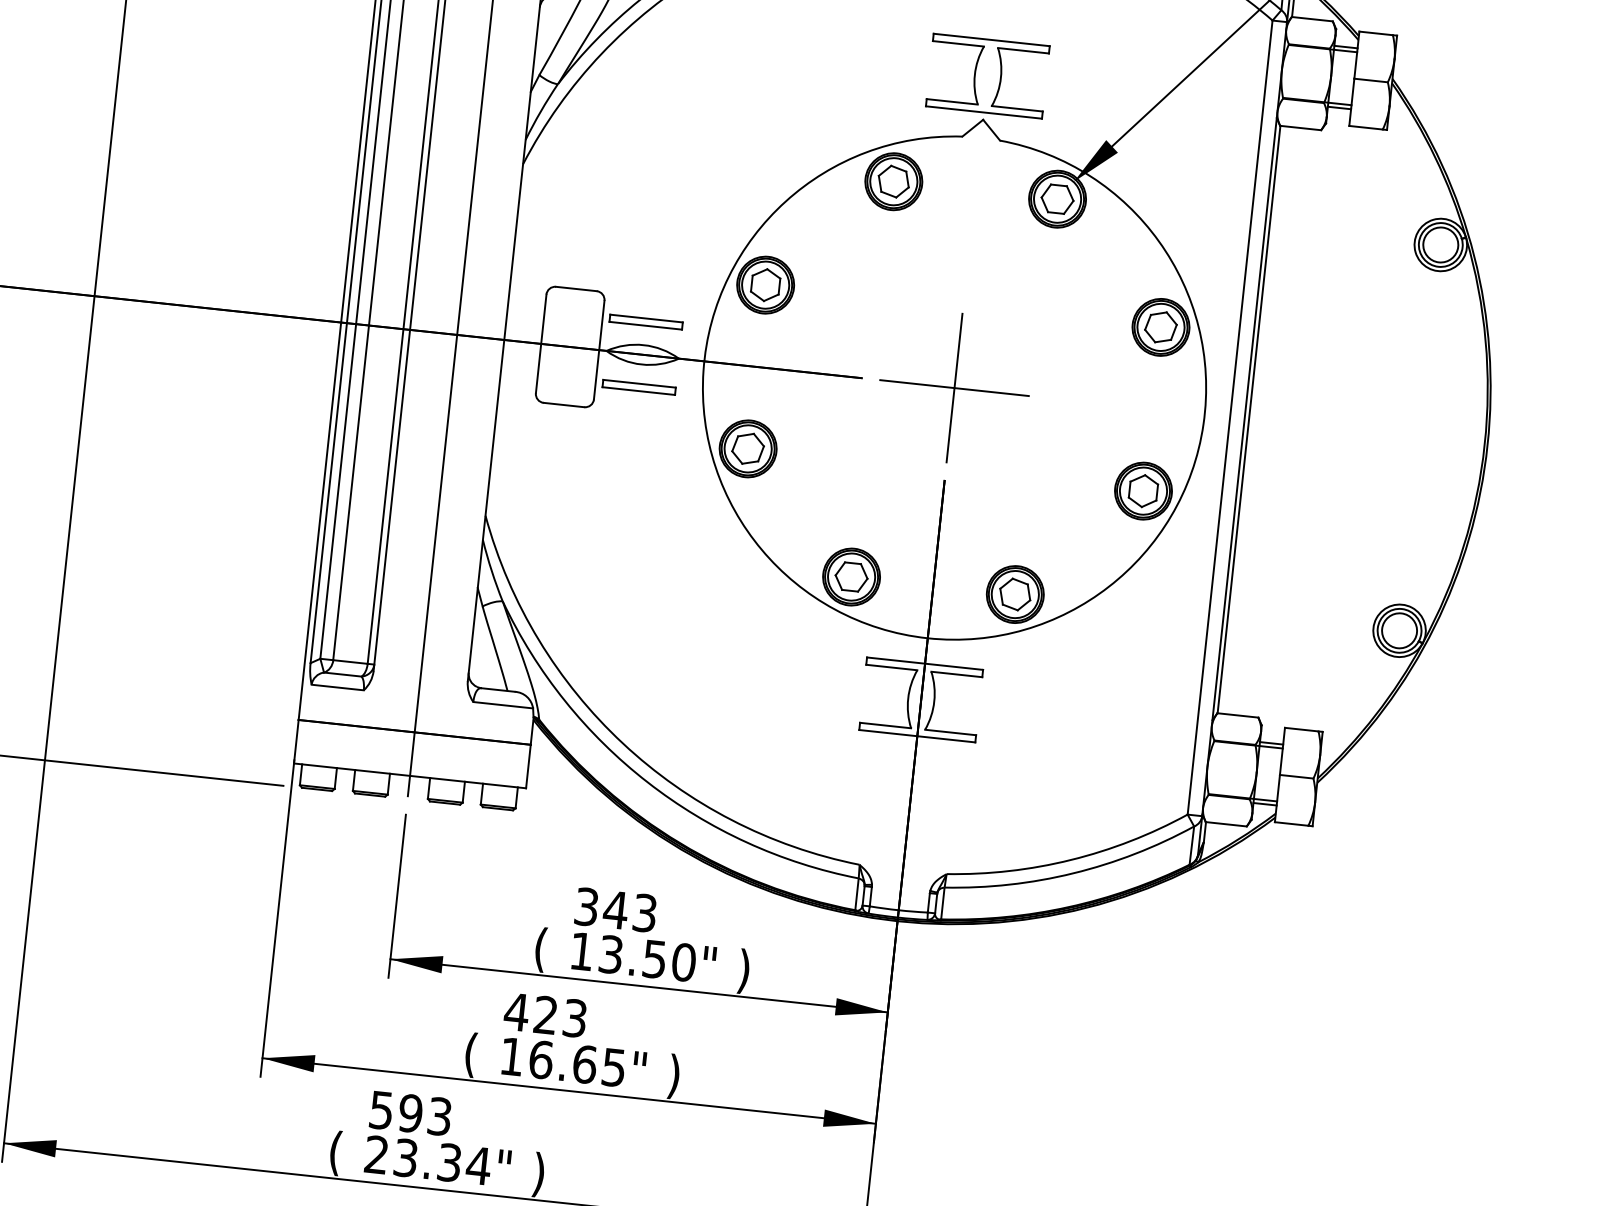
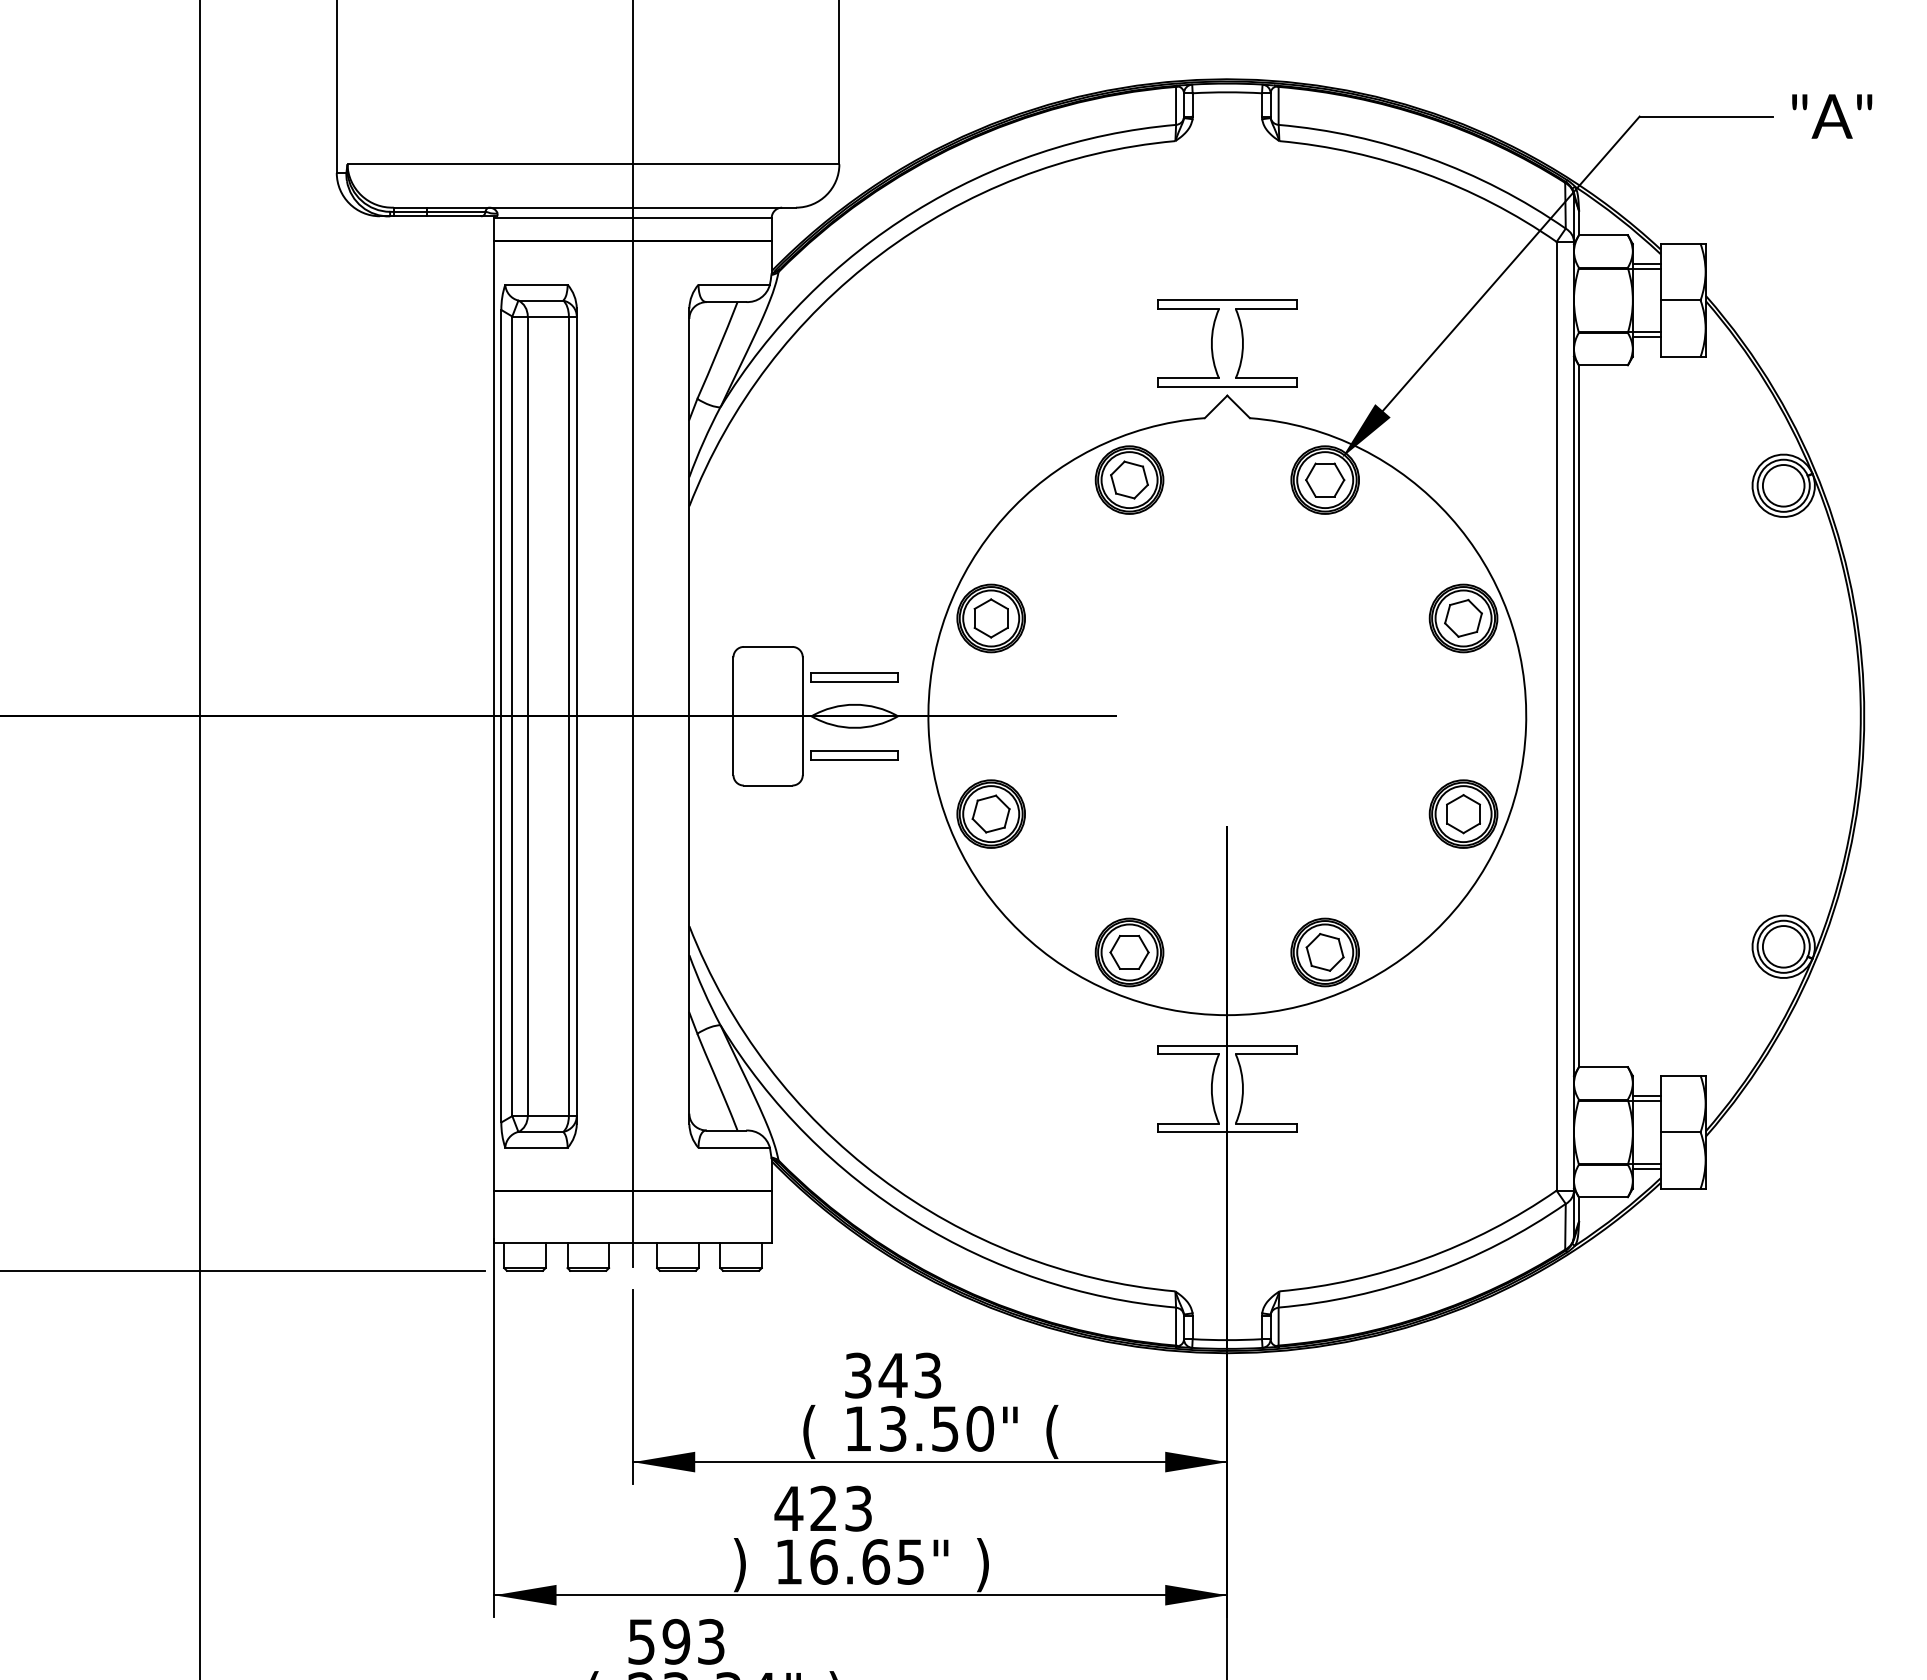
part: (954, 388) -> (1227, 716), removed
text: (744, 971) -> (1052, 1431), ) -> (
text: (471, 1055) -> (740, 1565), ( -> )

